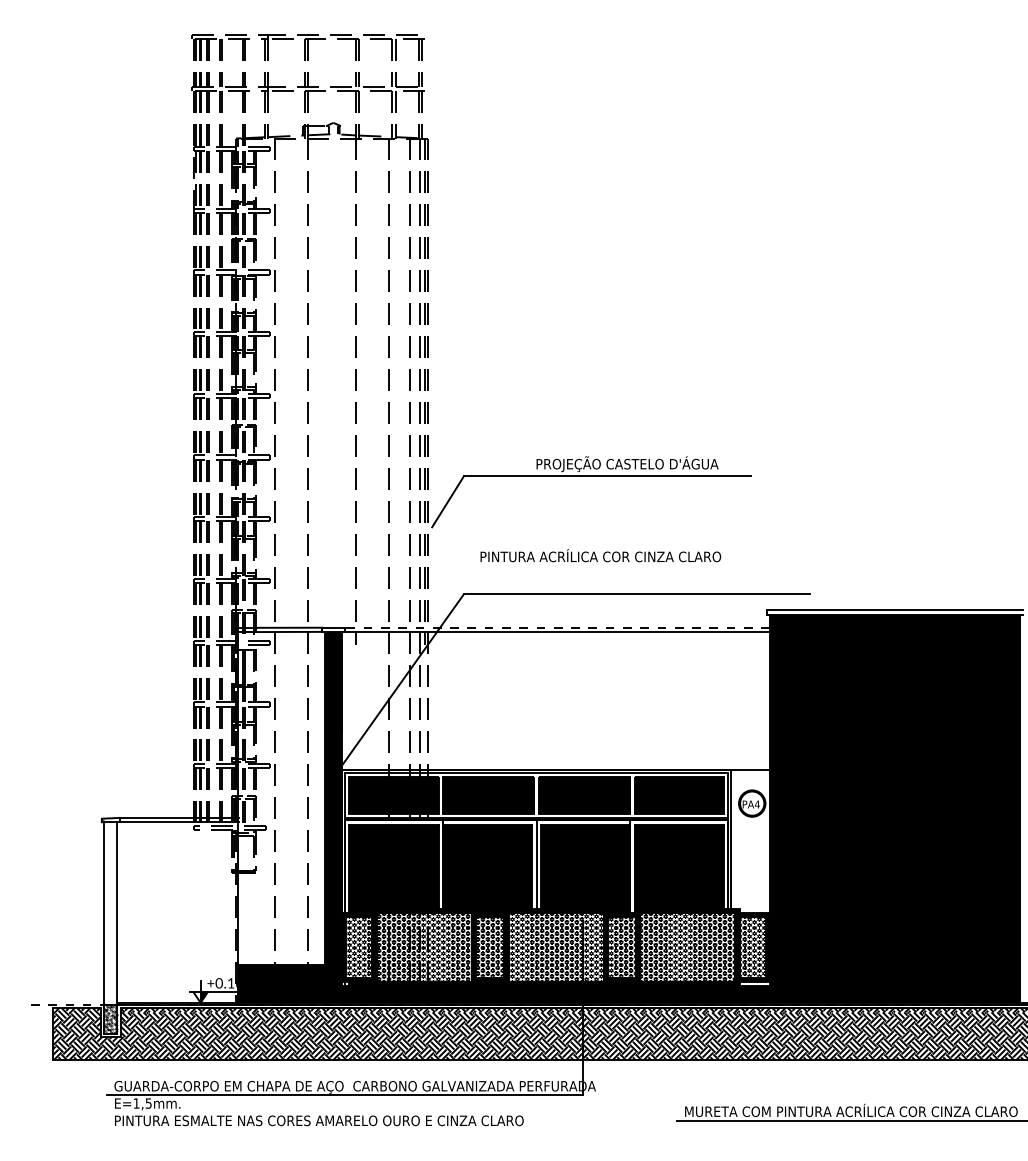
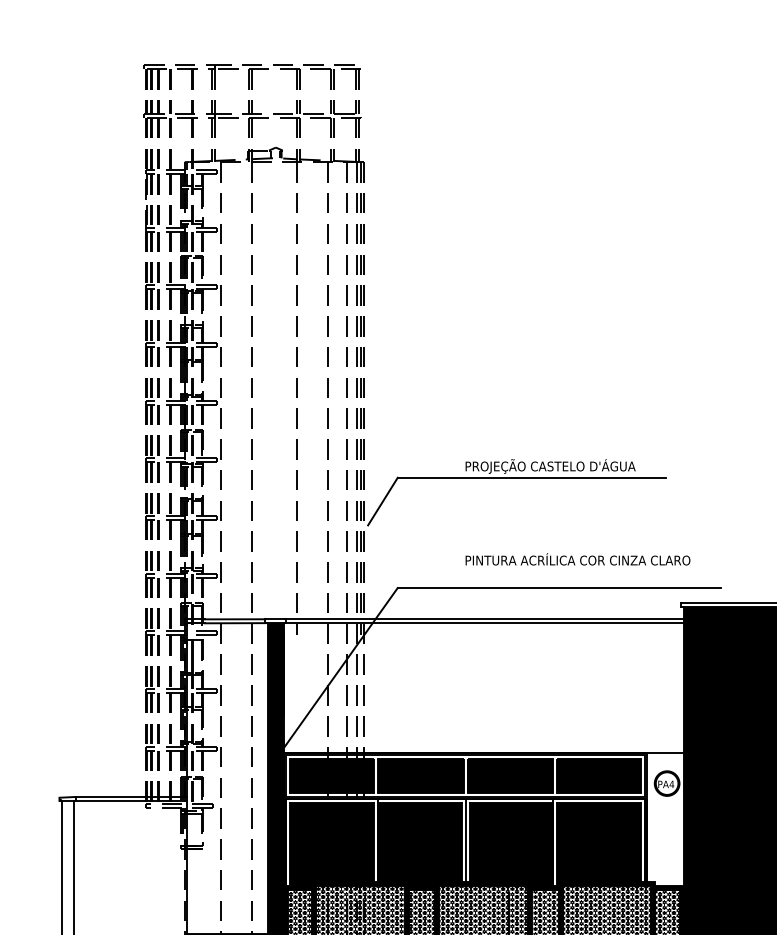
text: (600, 555) -> (577, 559), moved
line: (556, 627) -> (484, 619), dashed -> solid

